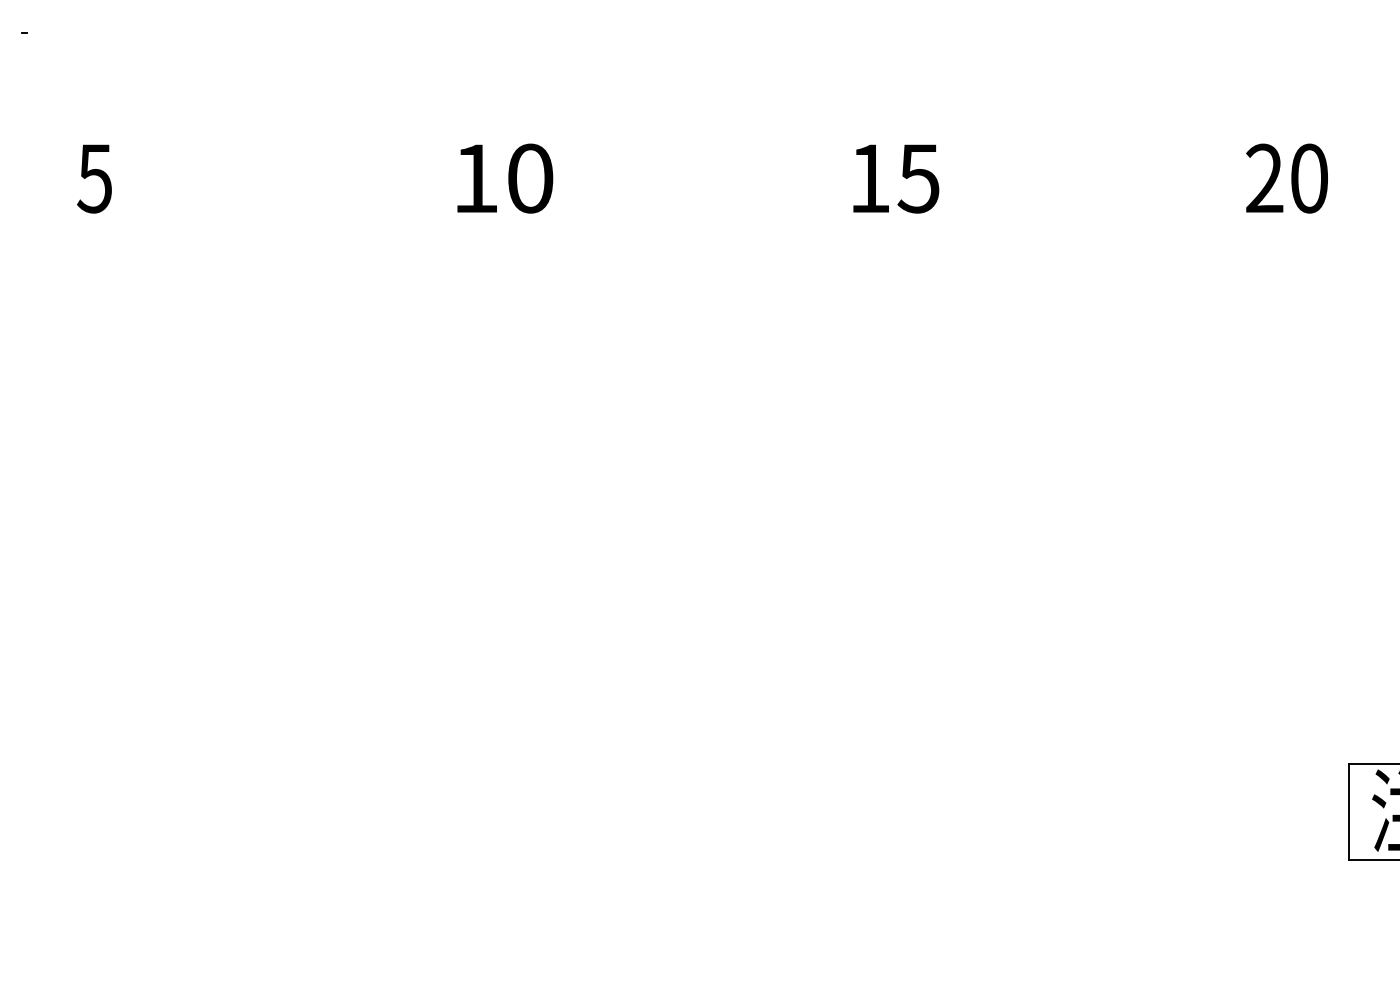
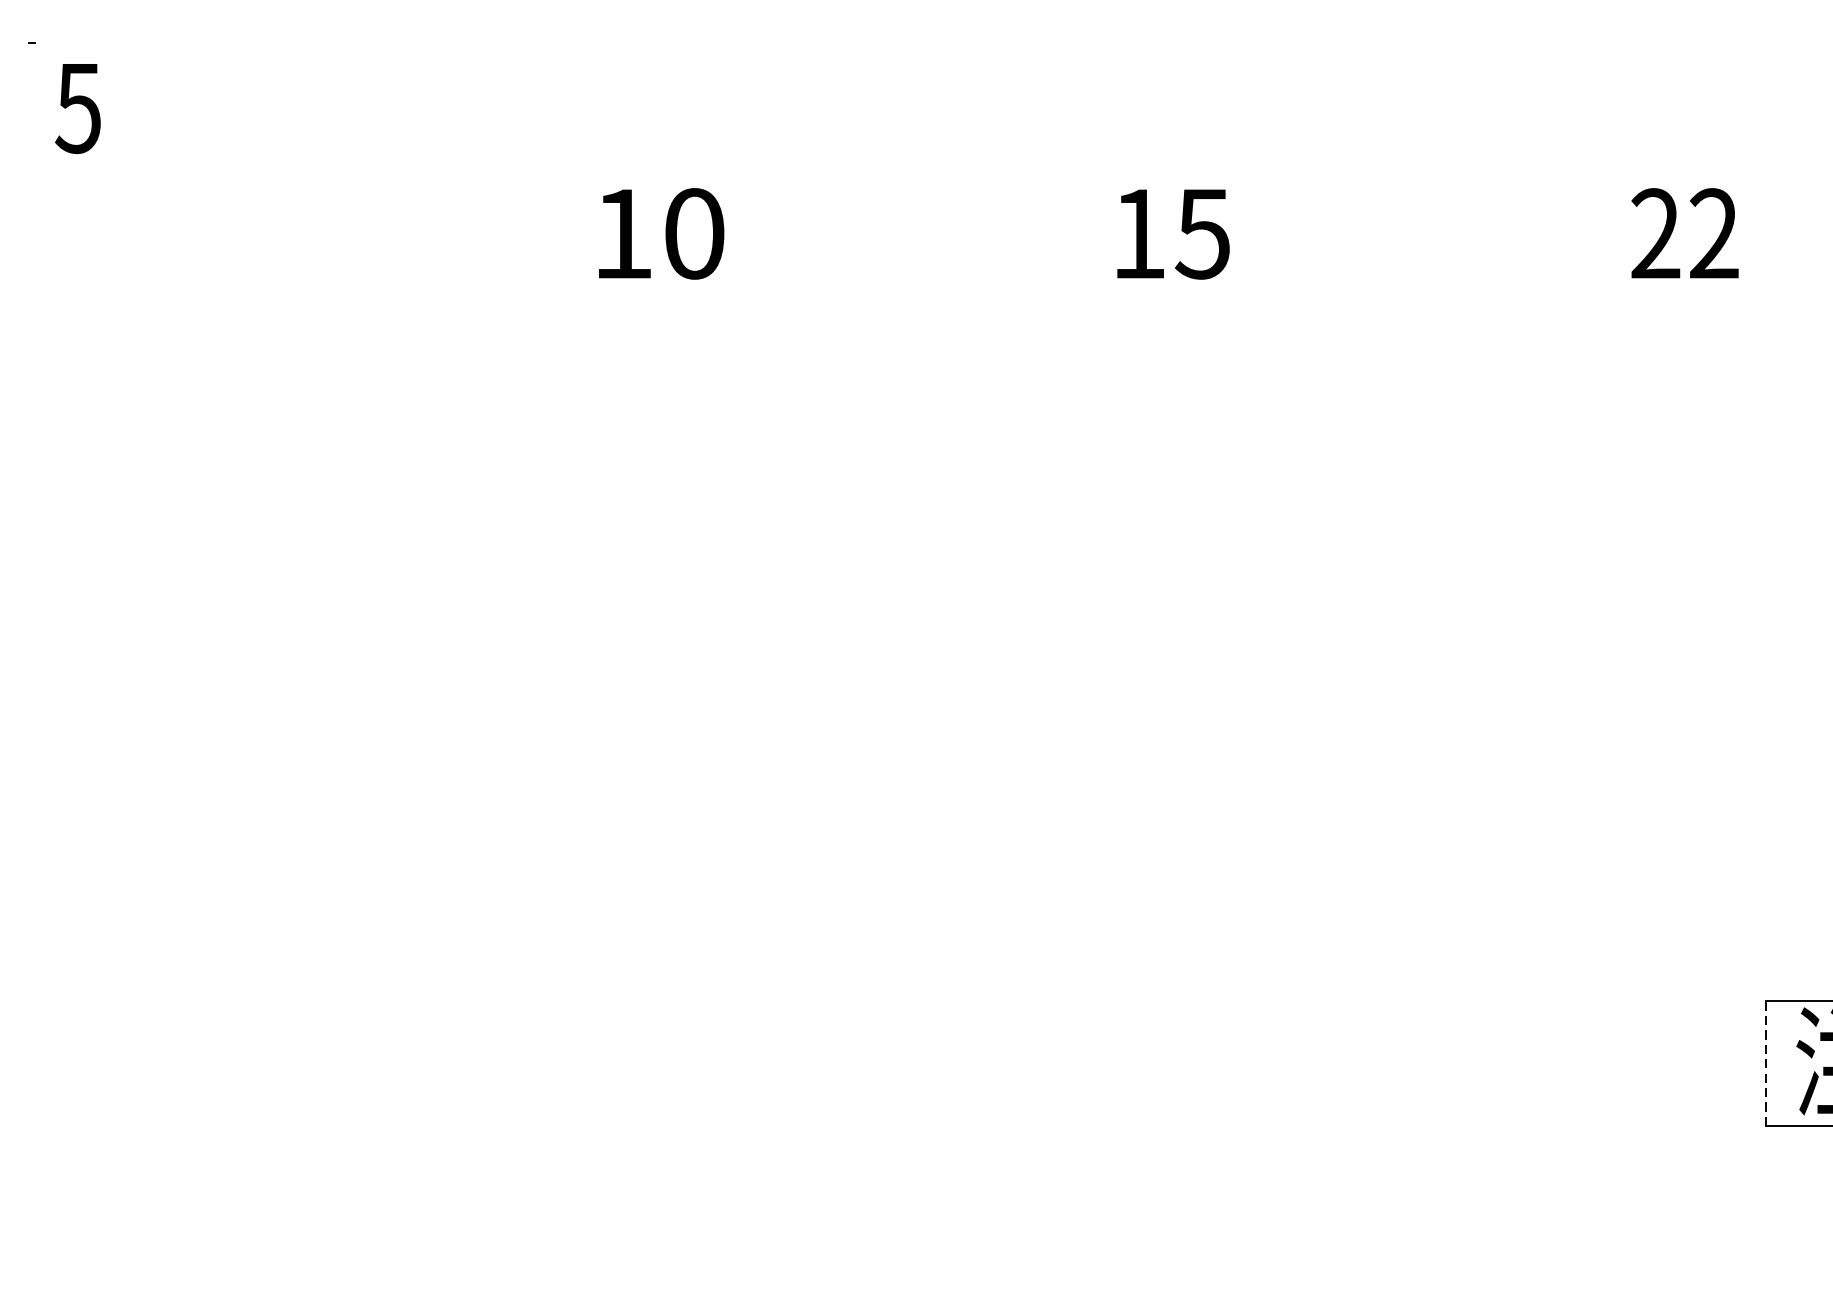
text: (94, 178) -> (77, 108), moved
text: (1308, 178) -> (1713, 233), 20 -> 22
line: (1348, 812) -> (1765, 1063), solid -> dashed

